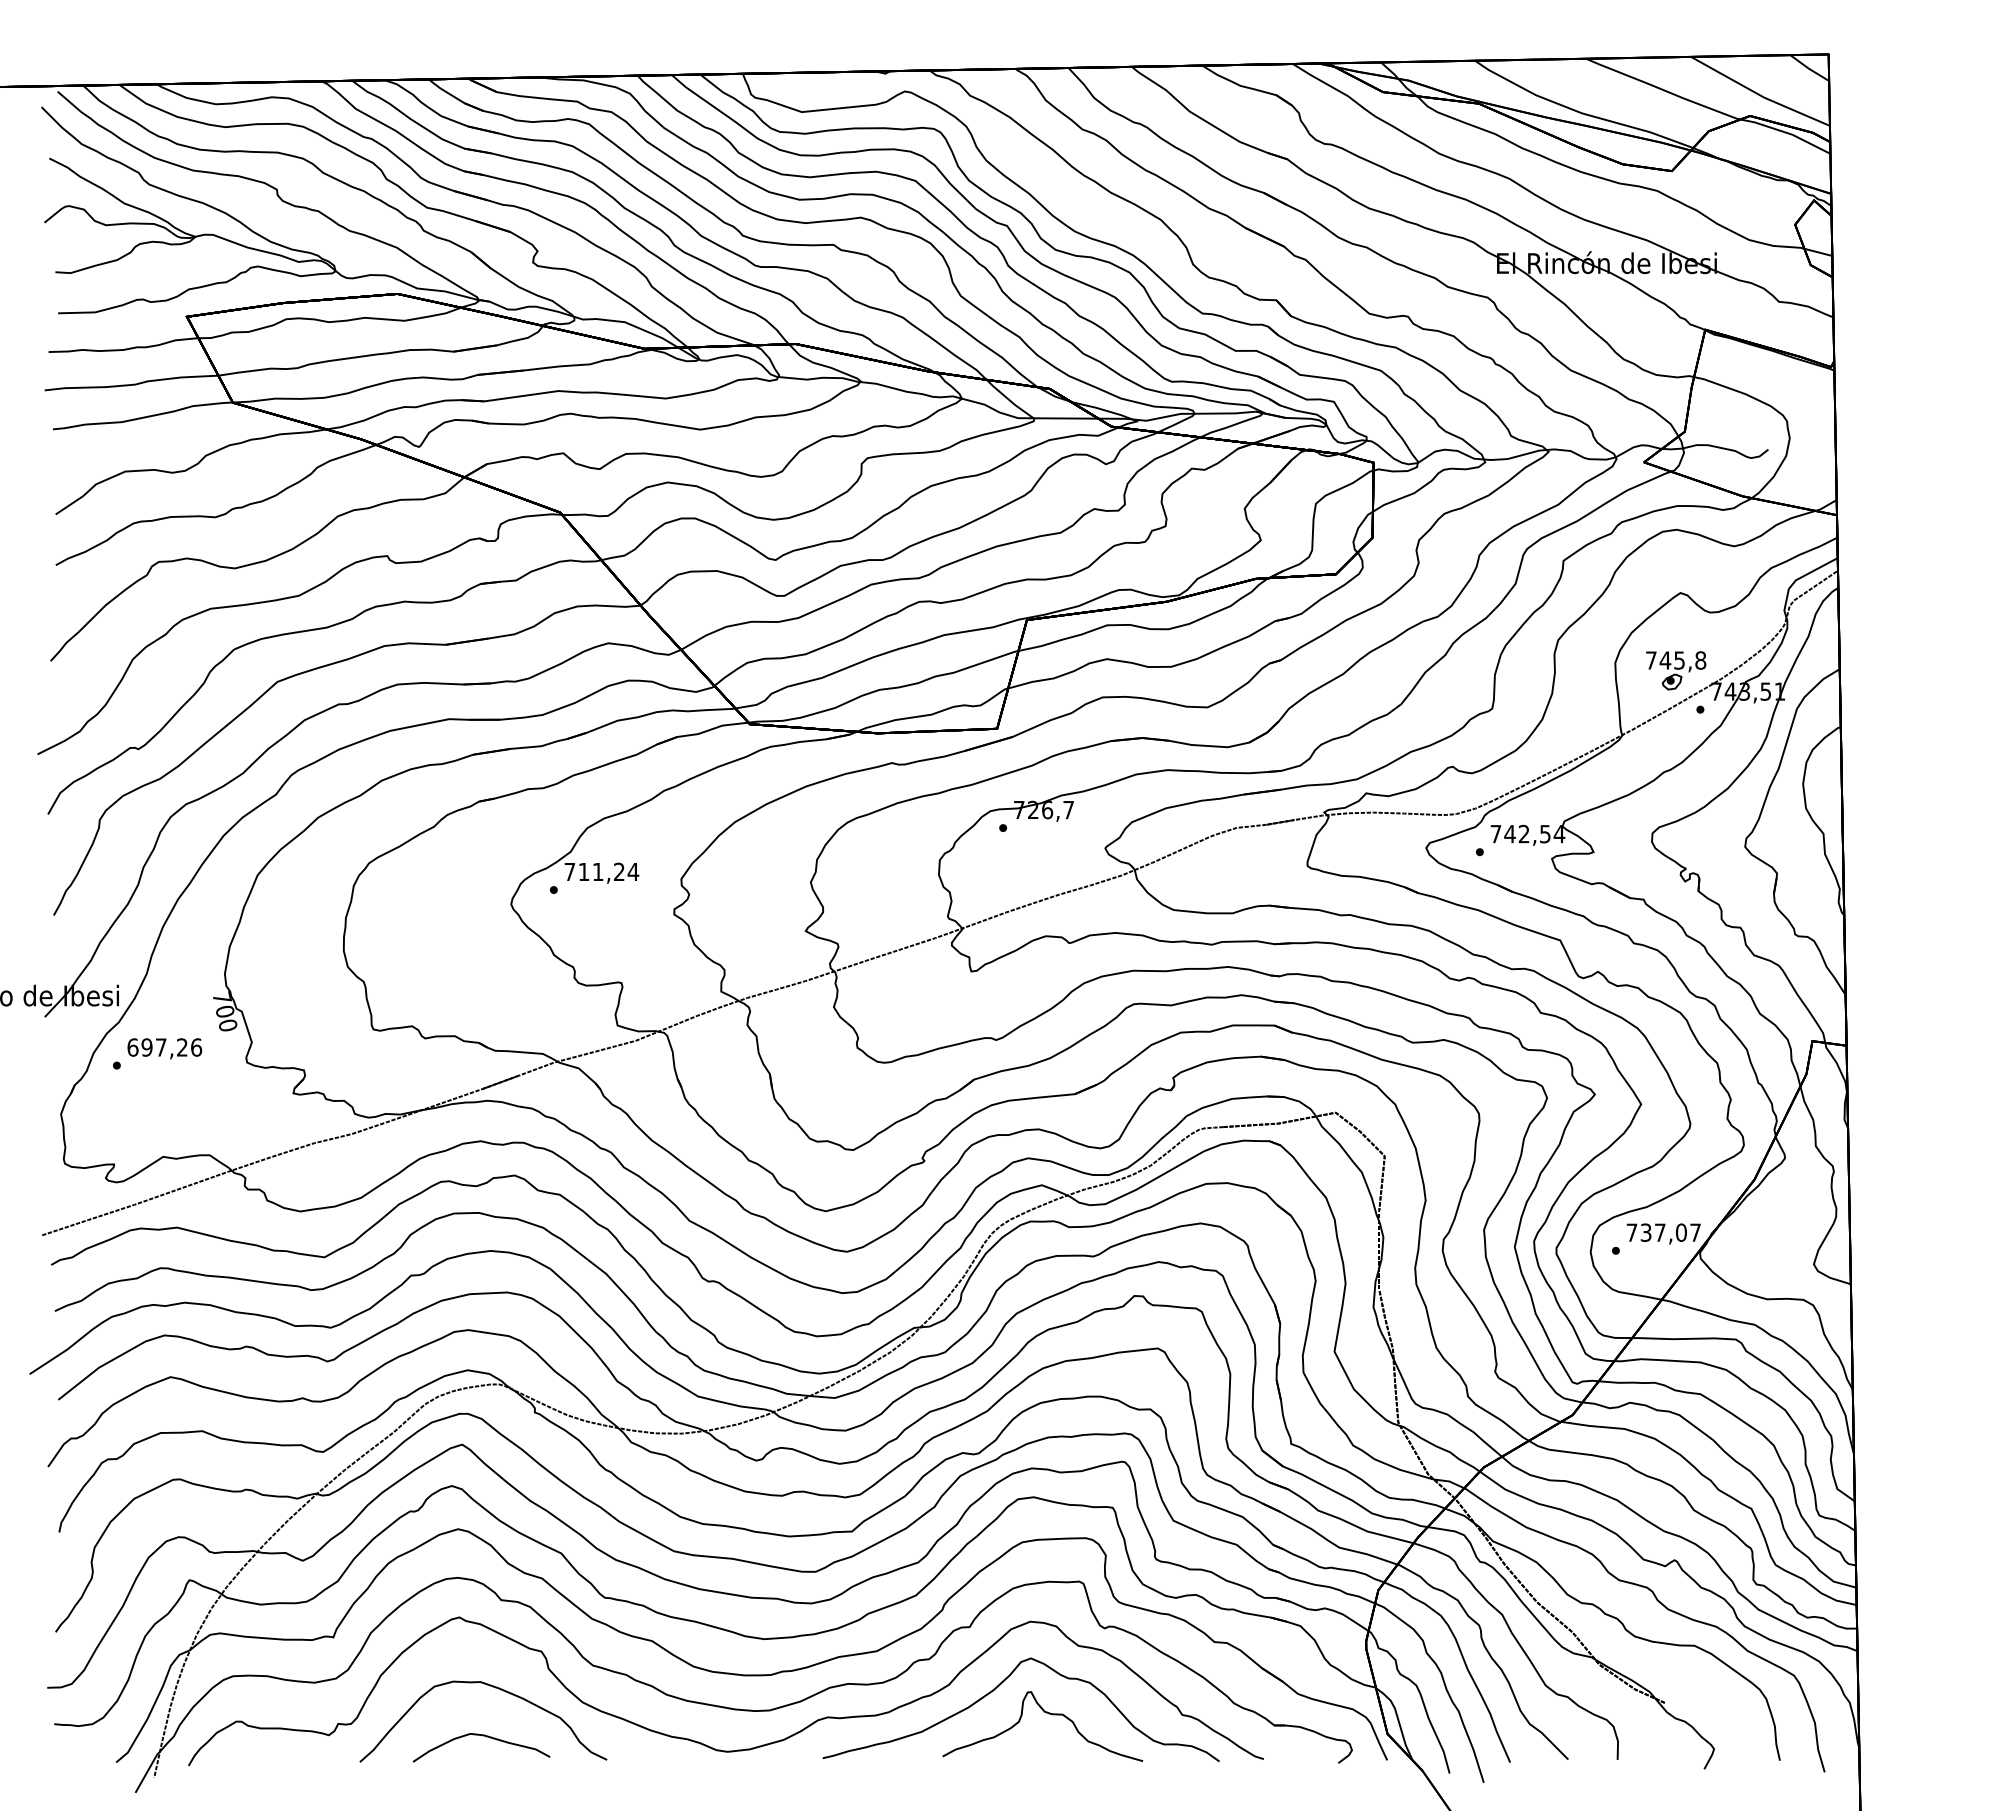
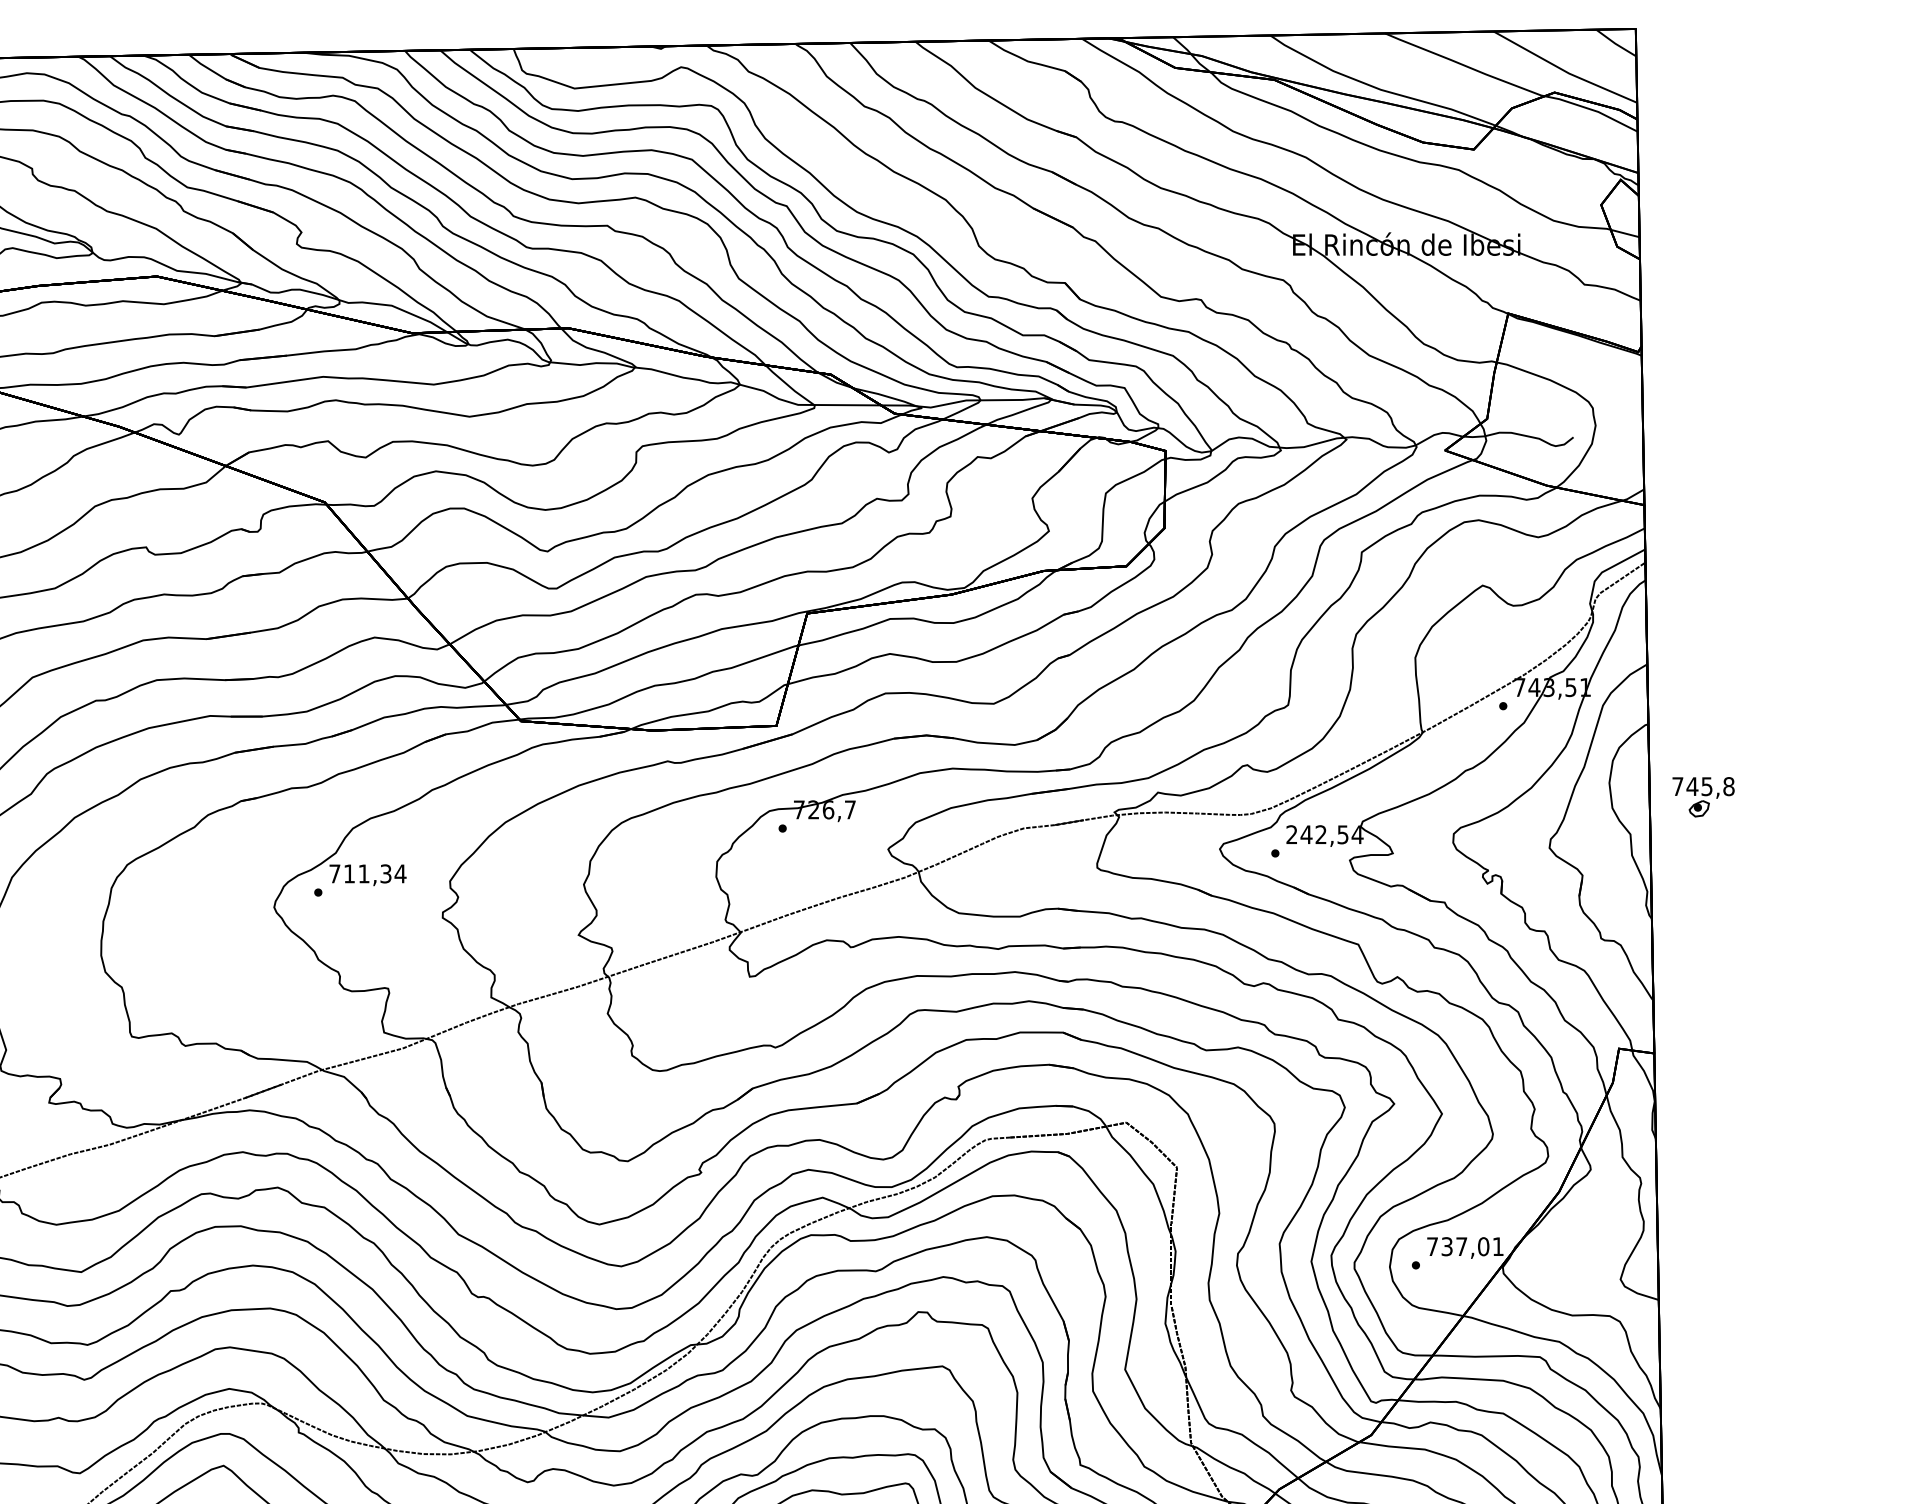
part: (1676, 670) -> (1703, 796), moved
text: (1495, 833) -> (1291, 834), 742,54 -> 242,54
text: (619, 872) -> (386, 874), 711,24 -> 711,34
text: (1695, 1232) -> (1498, 1246), 737,07 -> 737,01

